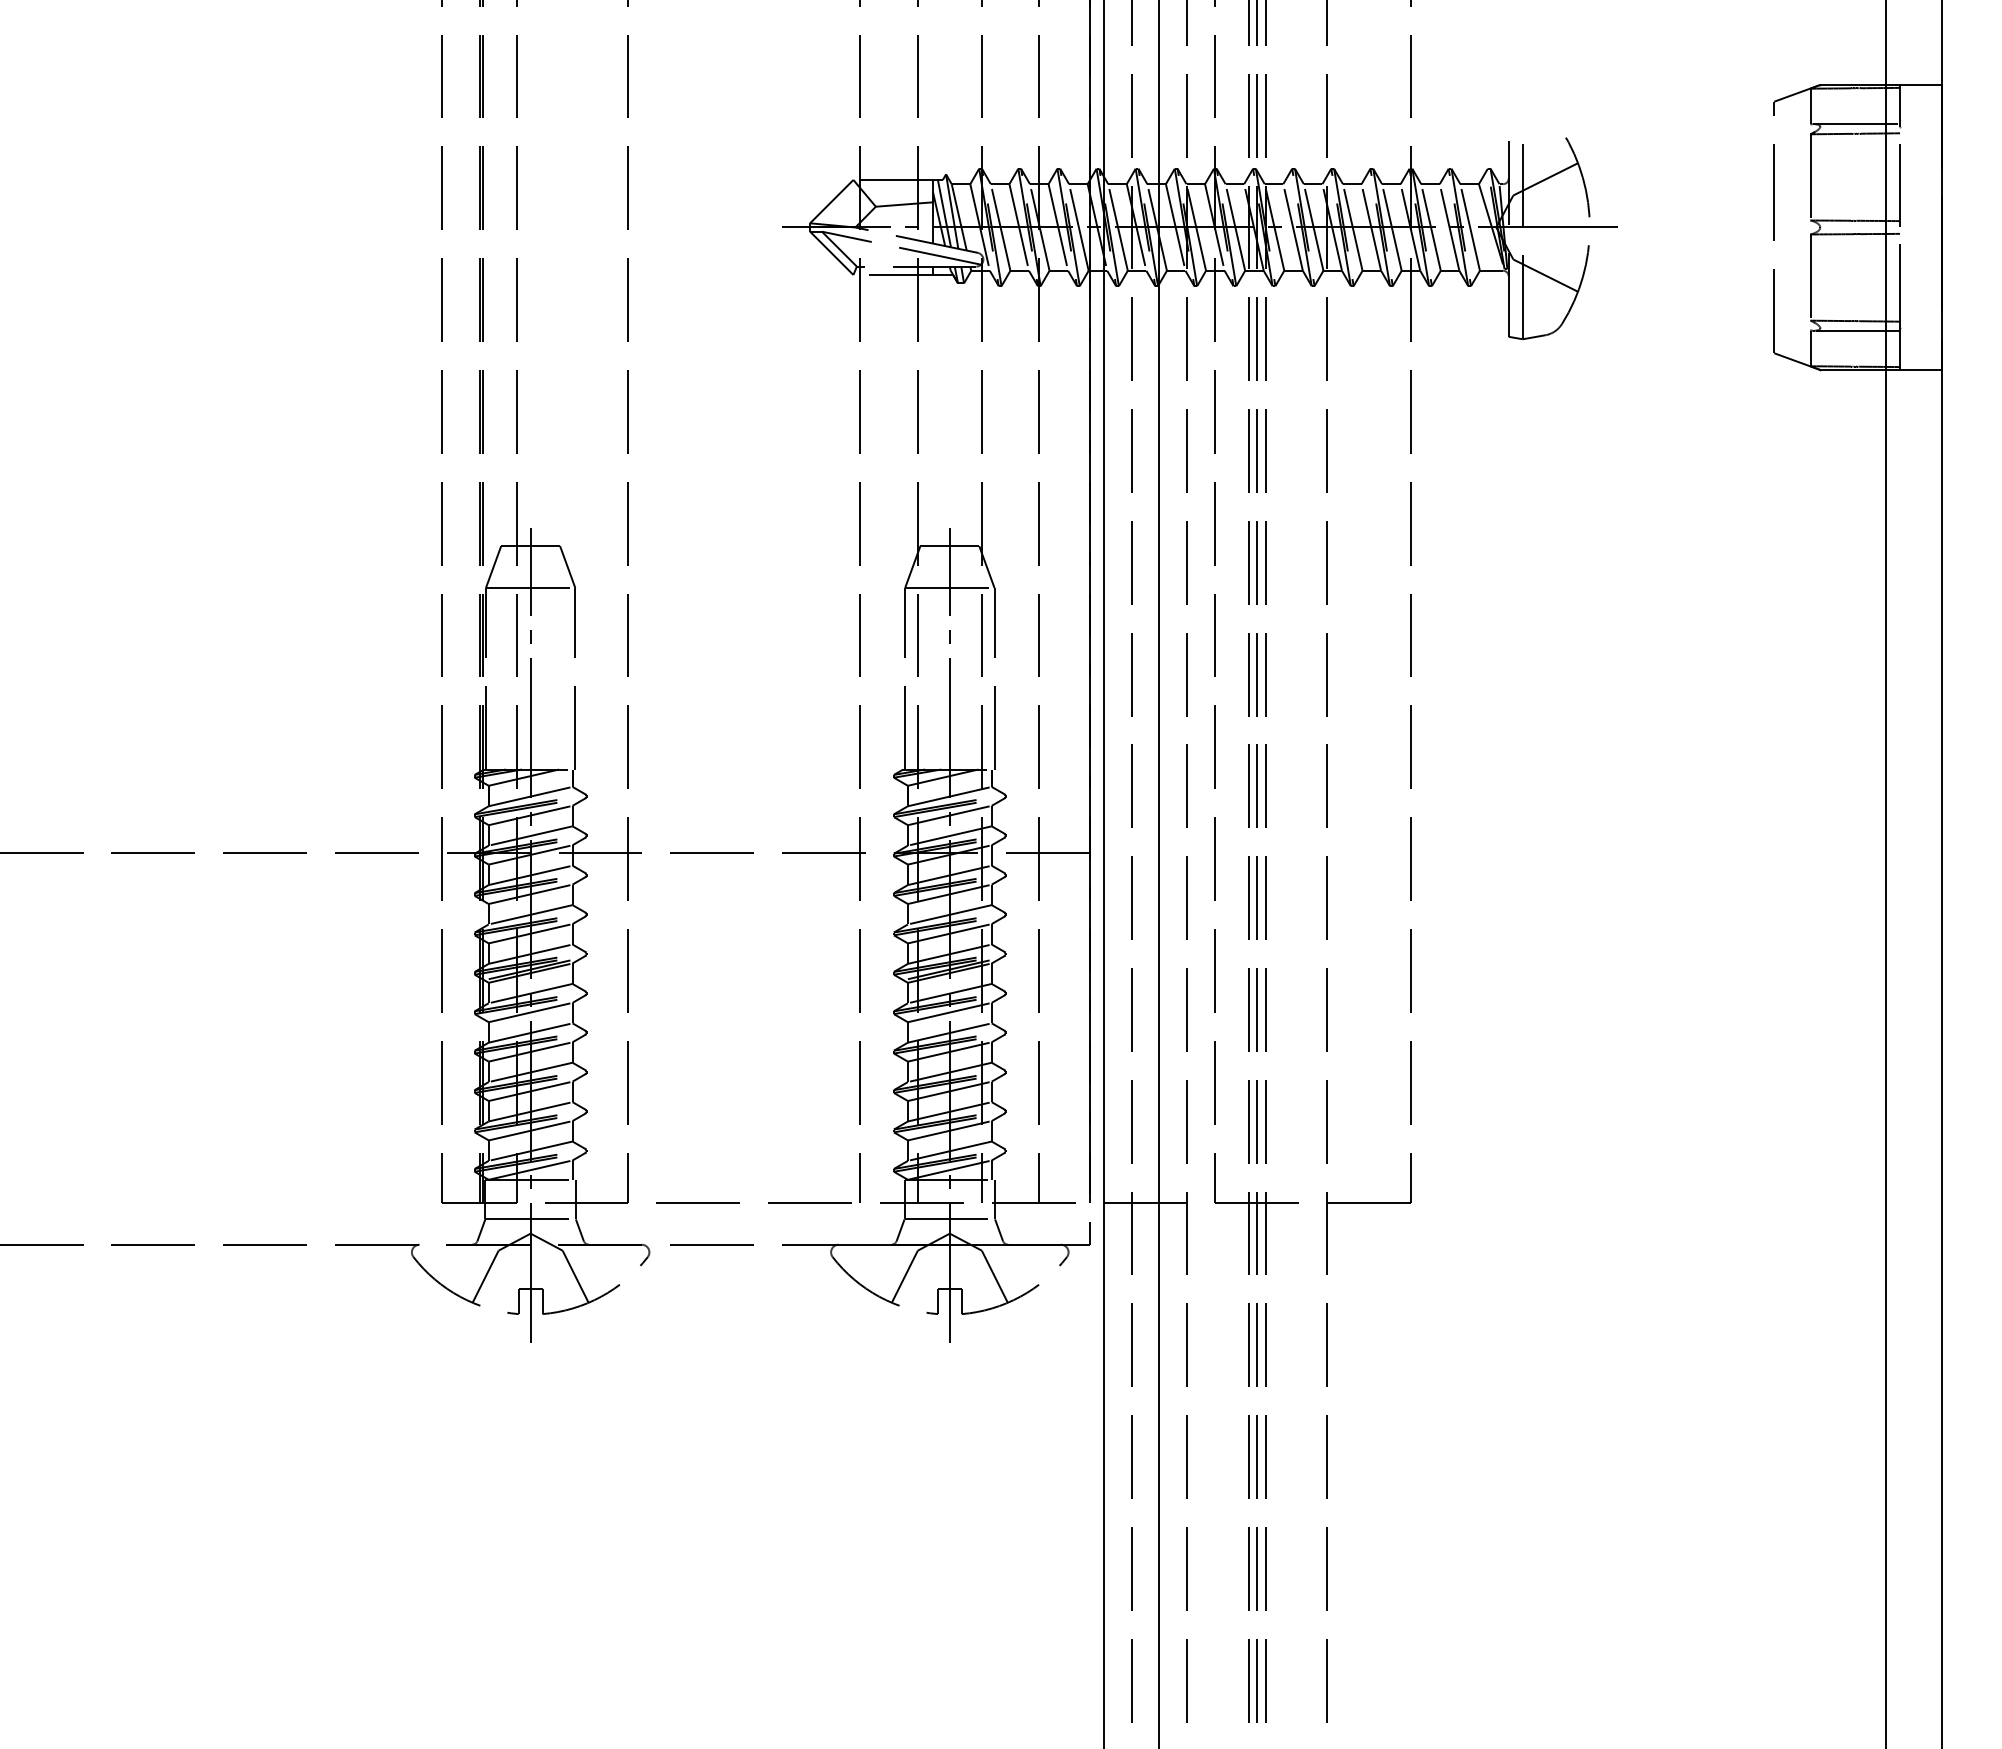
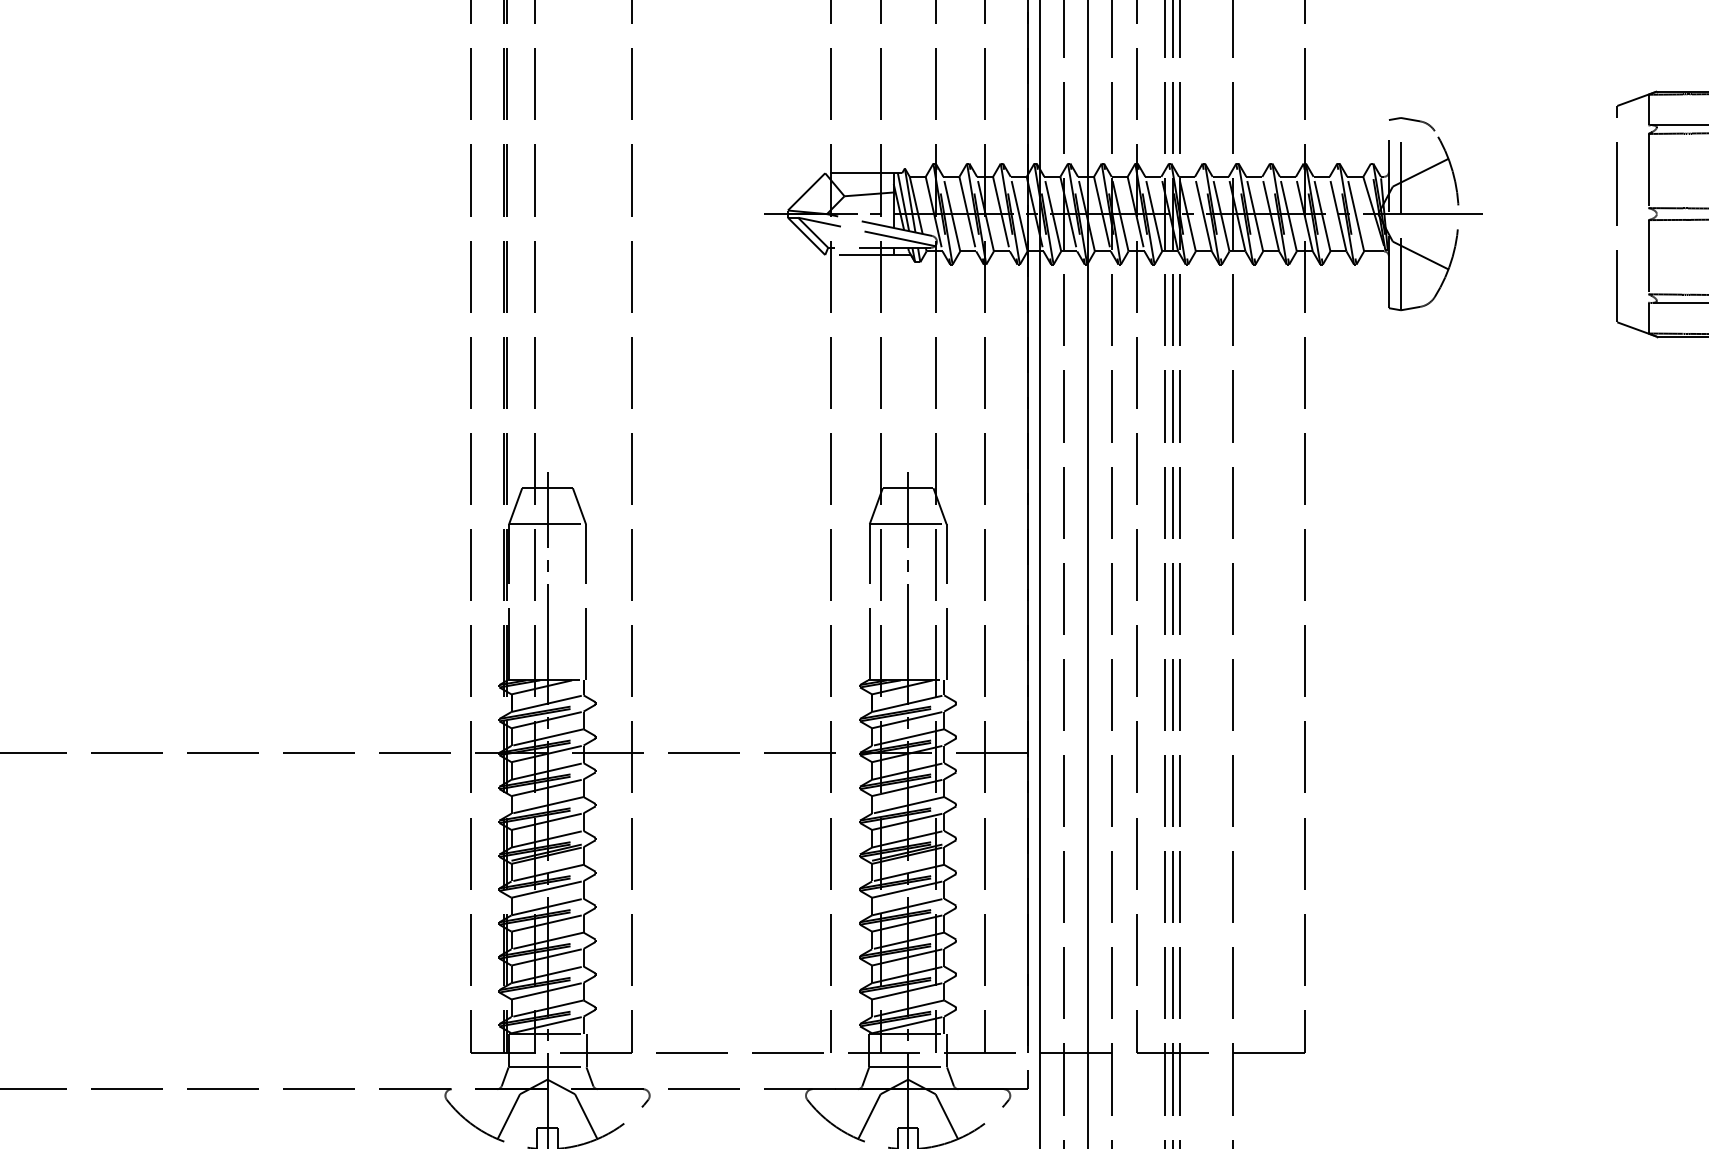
part: (1535, 122) -> (1411, 123), added

